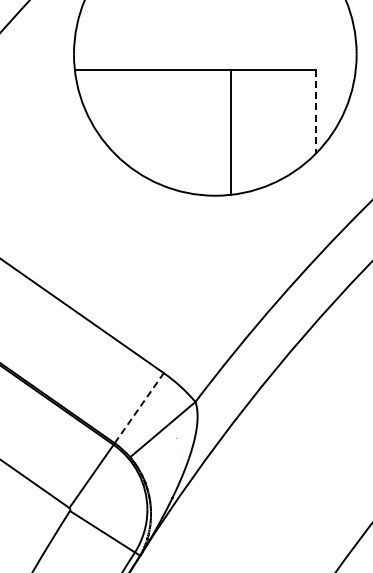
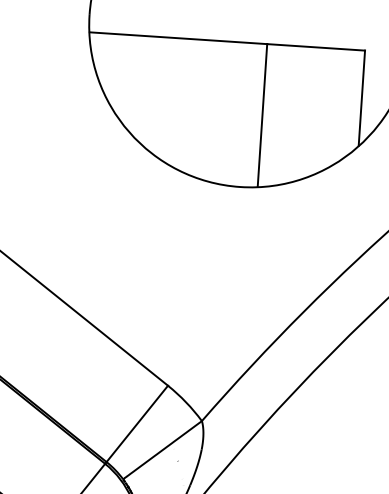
line: (316, 111) -> (362, 98), dashed -> solid
line: (139, 408) -> (137, 424), dashed -> solid

